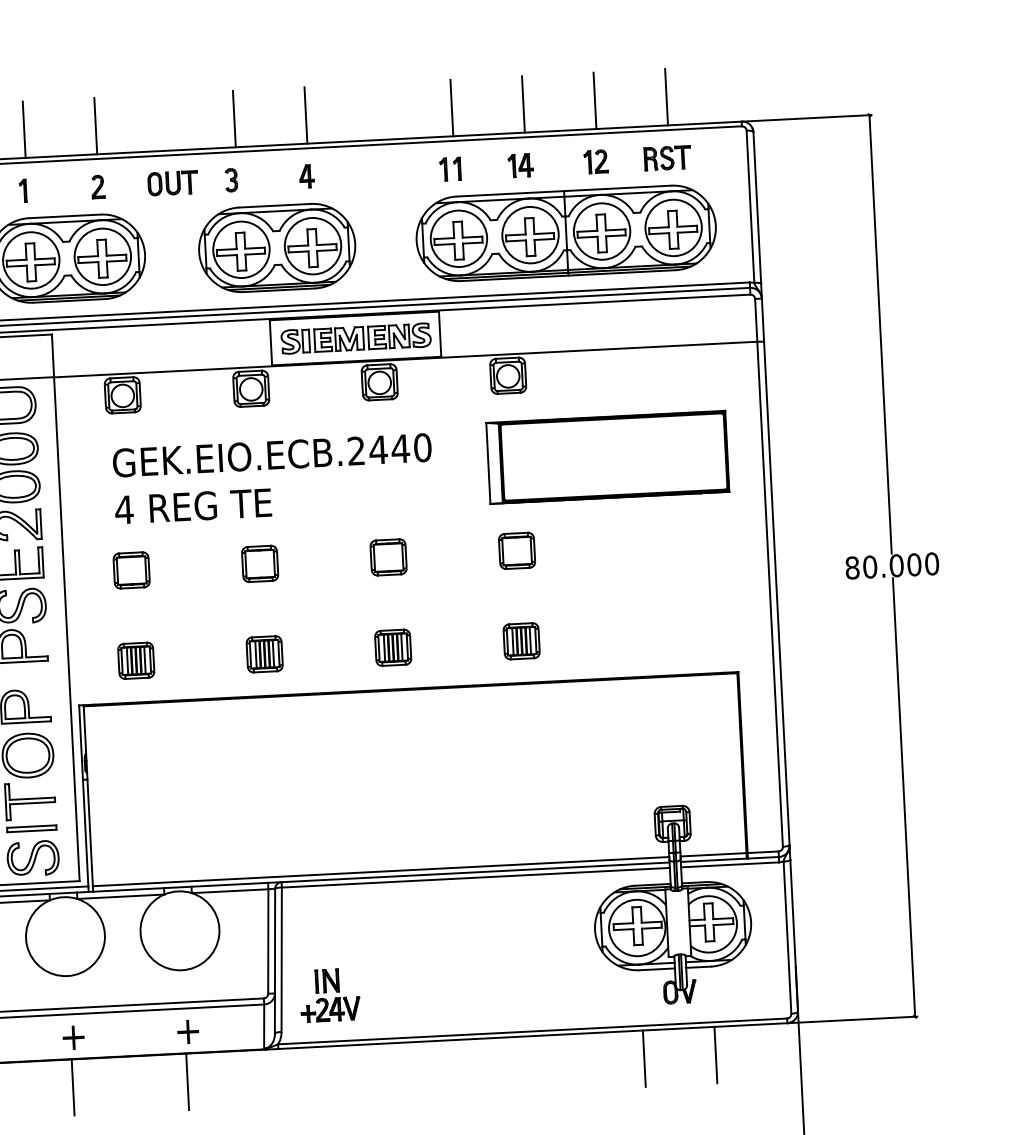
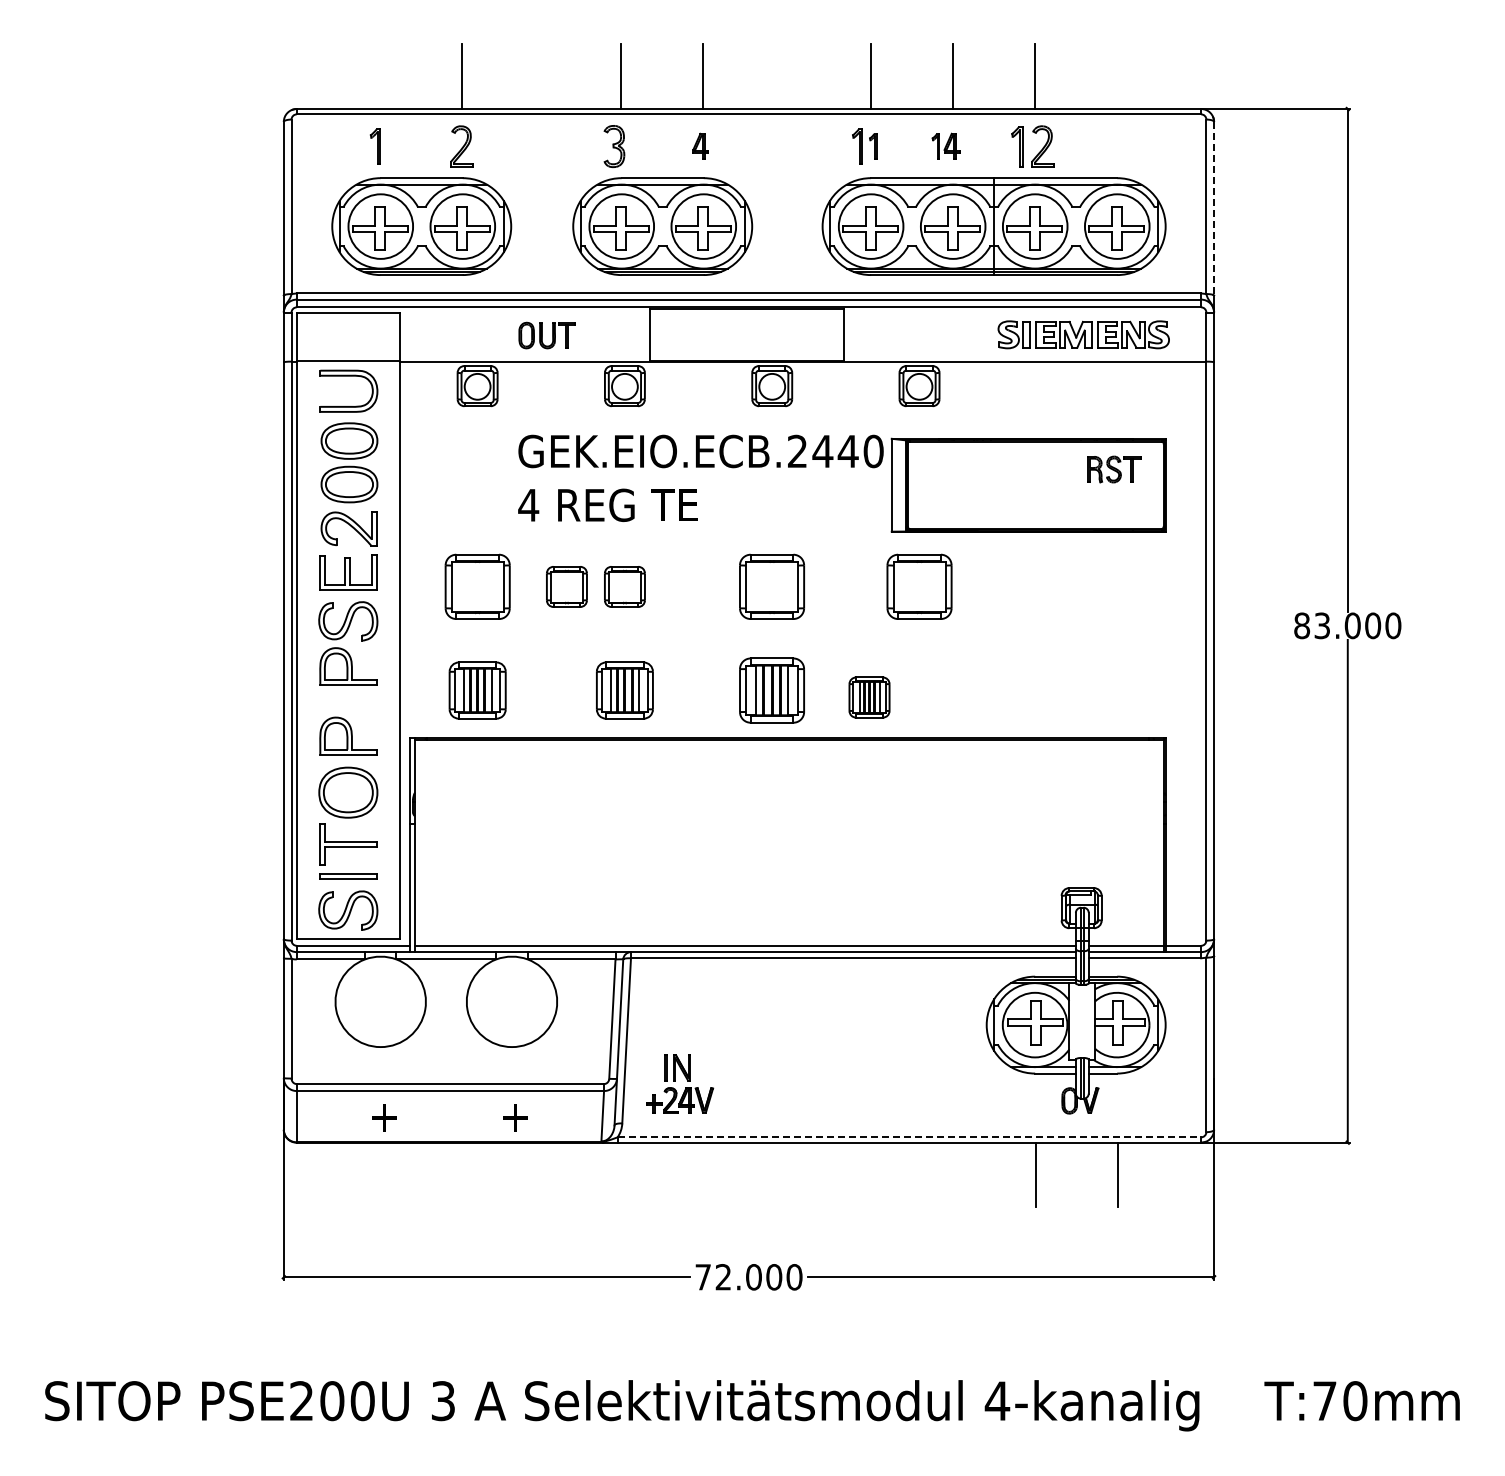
line: (666, 97) -> (1116, 76), removed
line: (24, 129) -> (380, 76), removed
part: (667, 158) -> (1114, 469), moved
part: (595, 160) -> (1031, 145), size x1.6
part: (443, 169) -> (857, 146), size x1.4
part: (231, 180) -> (614, 146), size x1.6
part: (172, 183) -> (546, 335), moved
part: (98, 186) -> (461, 145), size x1.6
part: (23, 190) -> (375, 146), size x1.4
line: (757, 207) -> (1214, 208), solid -> dashed
part: (355, 338) -> (1083, 334), moved
text: (272, 478) -> (700, 477), moved
part: (517, 550) -> (919, 586), size x1.6
part: (388, 557) -> (772, 586), size x1.6
part: (209, 566) -> (566, 586), added
text: (870, 566) -> (1322, 625), 80.000 -> 83.000
part: (131, 570) -> (477, 586), size x1.6
part: (521, 641) -> (869, 697), moved
part: (393, 647) -> (772, 690), size x1.6
part: (264, 654) -> (624, 690), size x1.4
part: (136, 660) -> (477, 690), size x1.4
line: (532, 1031) -> (909, 1137), solid -> dashed
line: (188, 1081) -> (512, 1174), removed
line: (72, 1087) -> (380, 1174), removed

